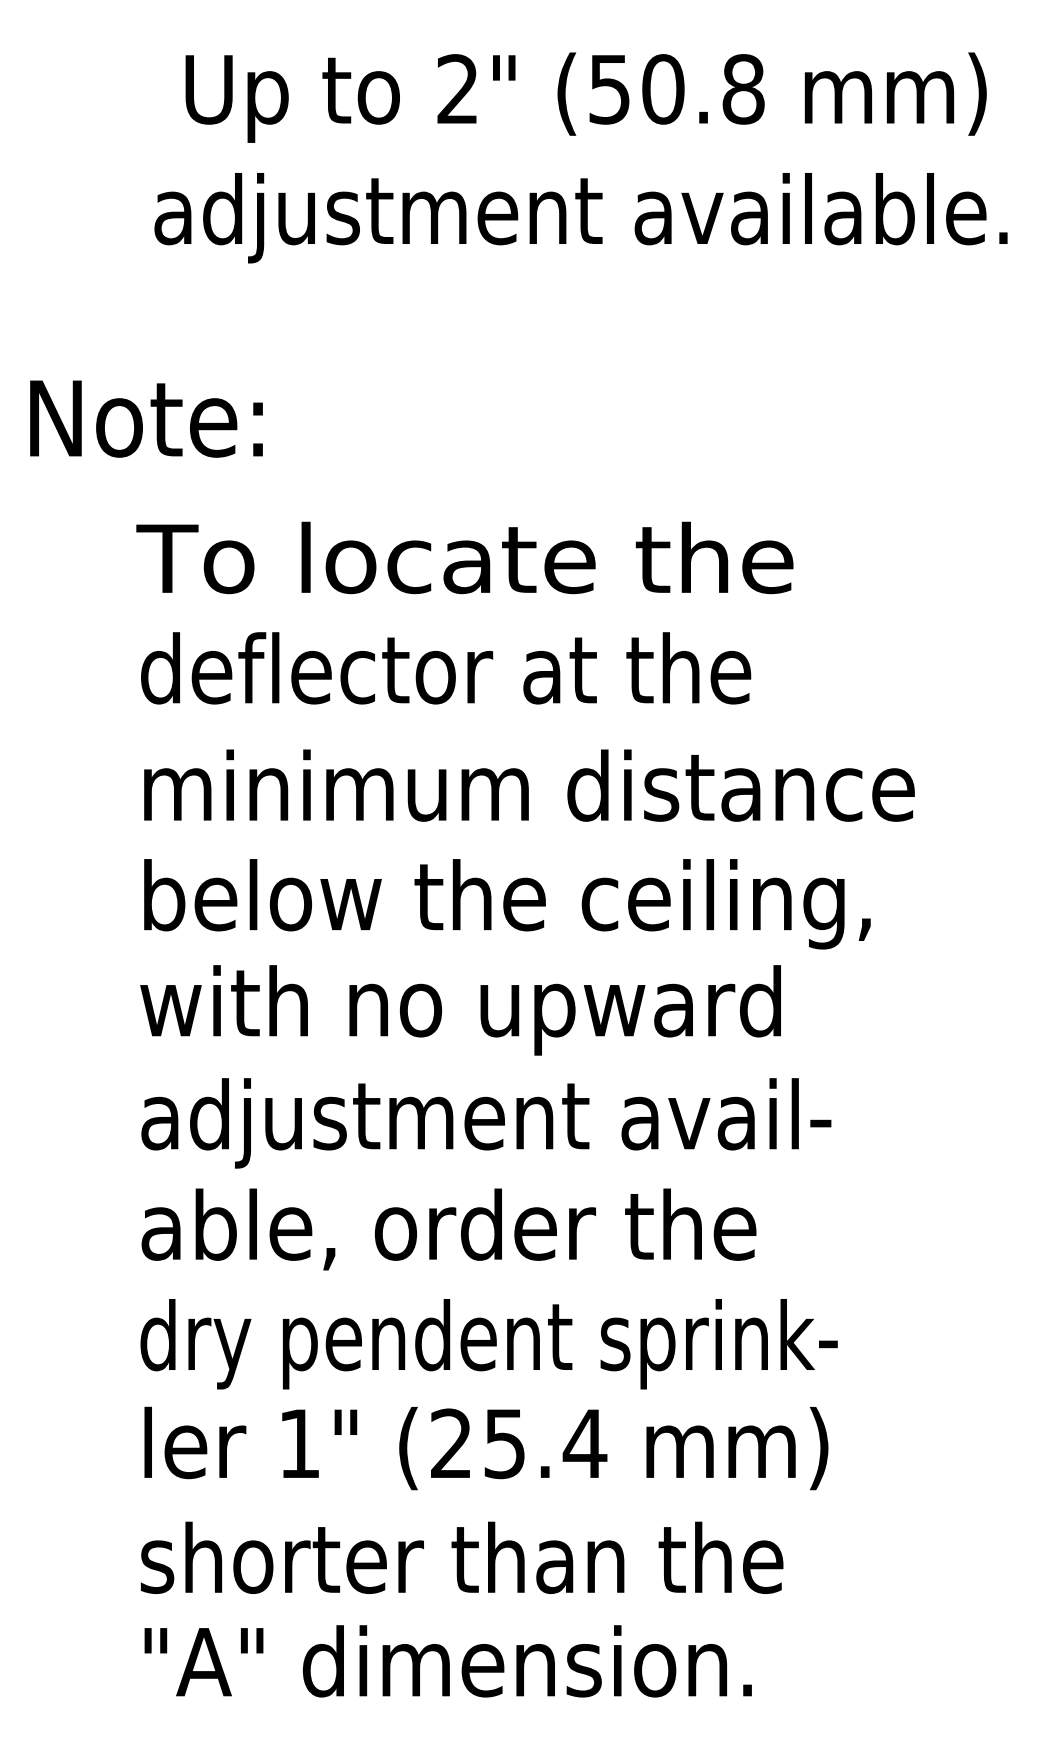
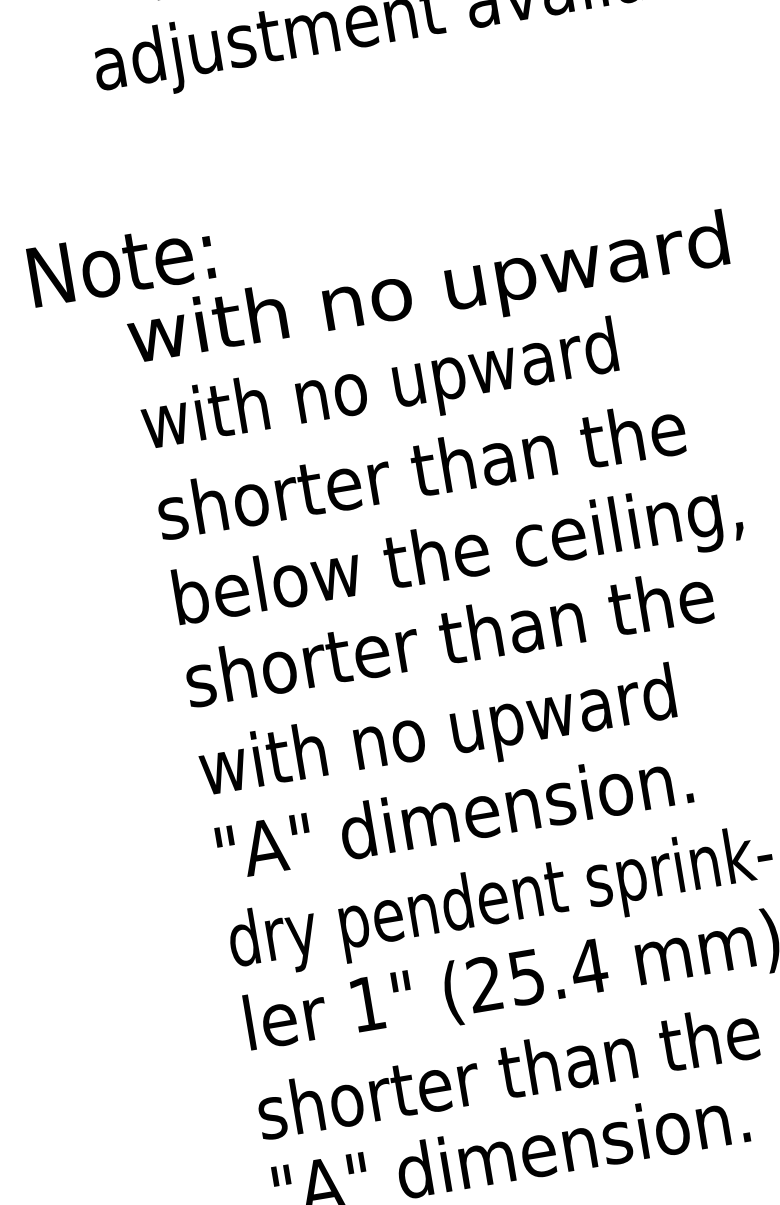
text: (146, 418) -> (121, 263), moved
text: (522, 566) -> (426, 293), To locate the -> with no upward
text: (445, 677) -> (380, 389), deflector at the -> with no upward
text: (527, 785) -> (458, 463), minimum distance -> shorter than the
text: (478, 1010) -> (449, 644), with no upward -> shorter than the
text: (485, 1123) -> (470, 731), adjustment avail- -> with no upward
text: (448, 1229) -> (455, 818), able, order the -> "A" dimension.

